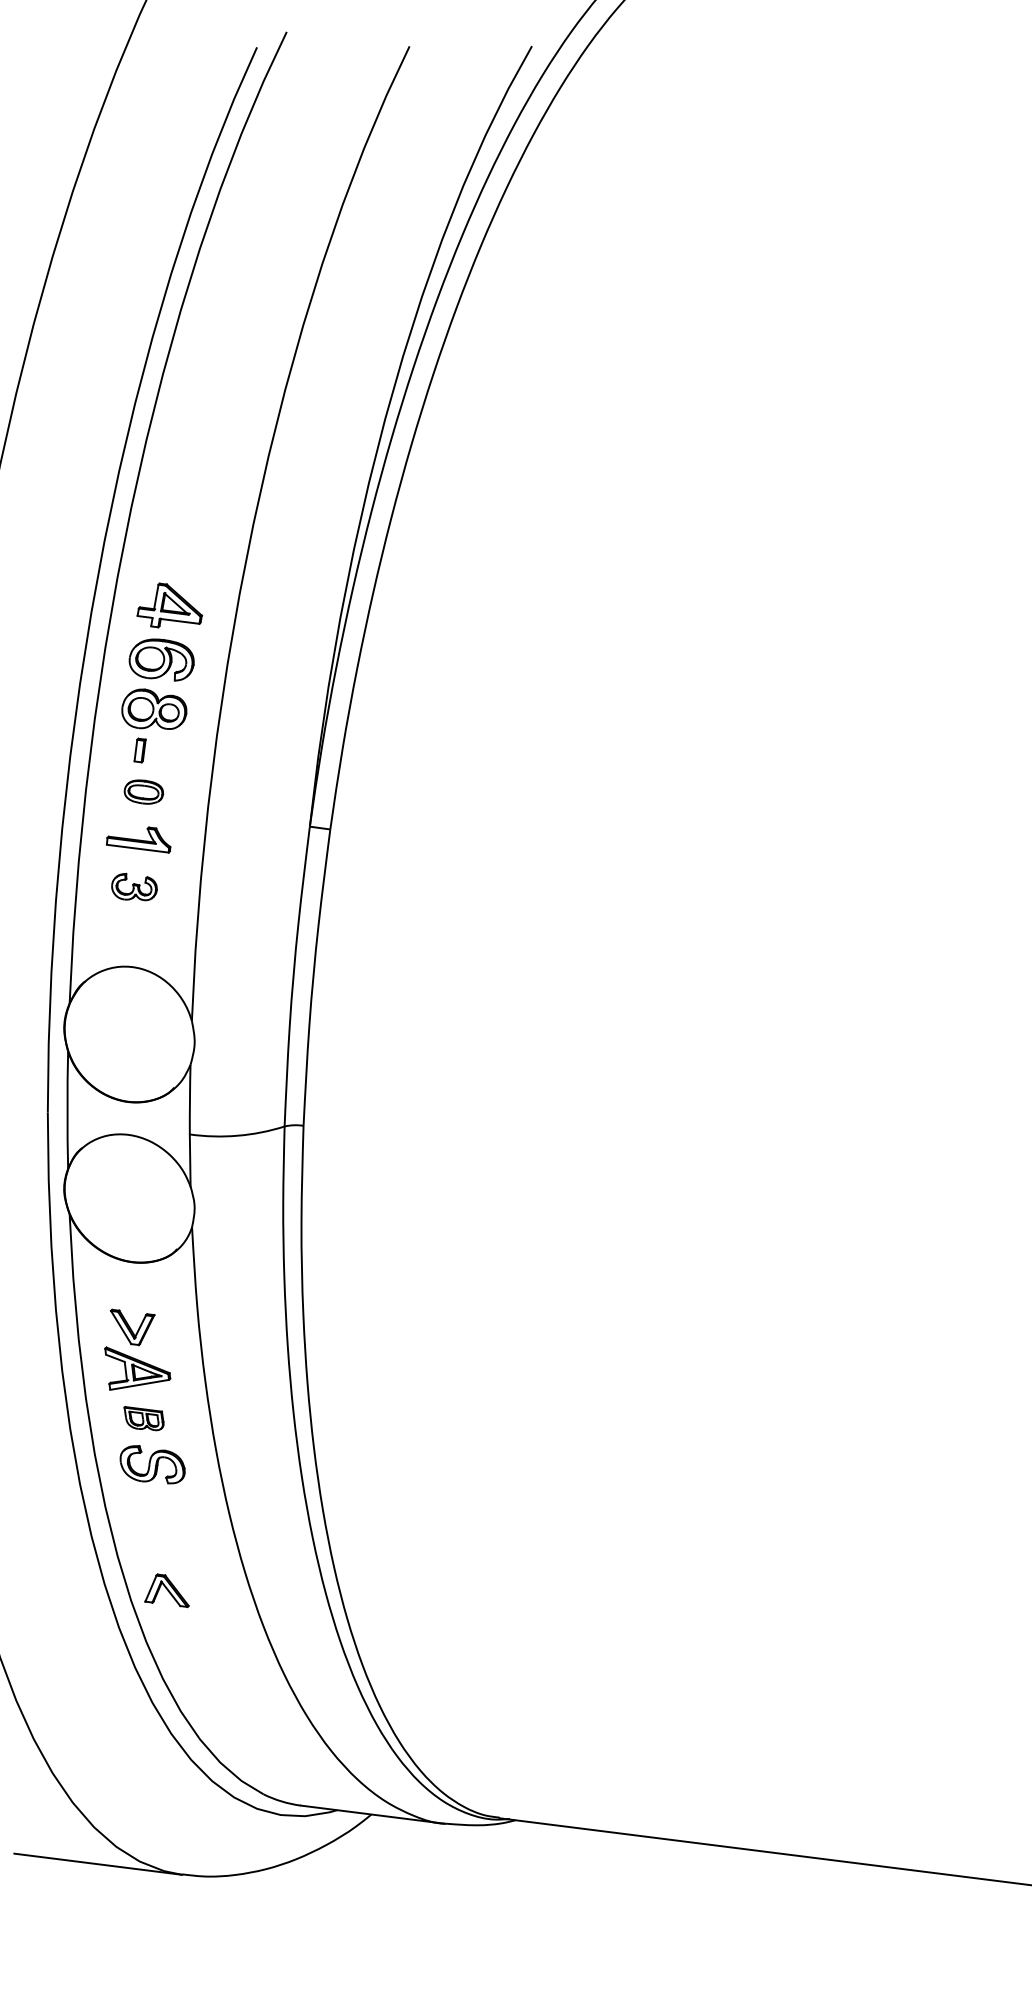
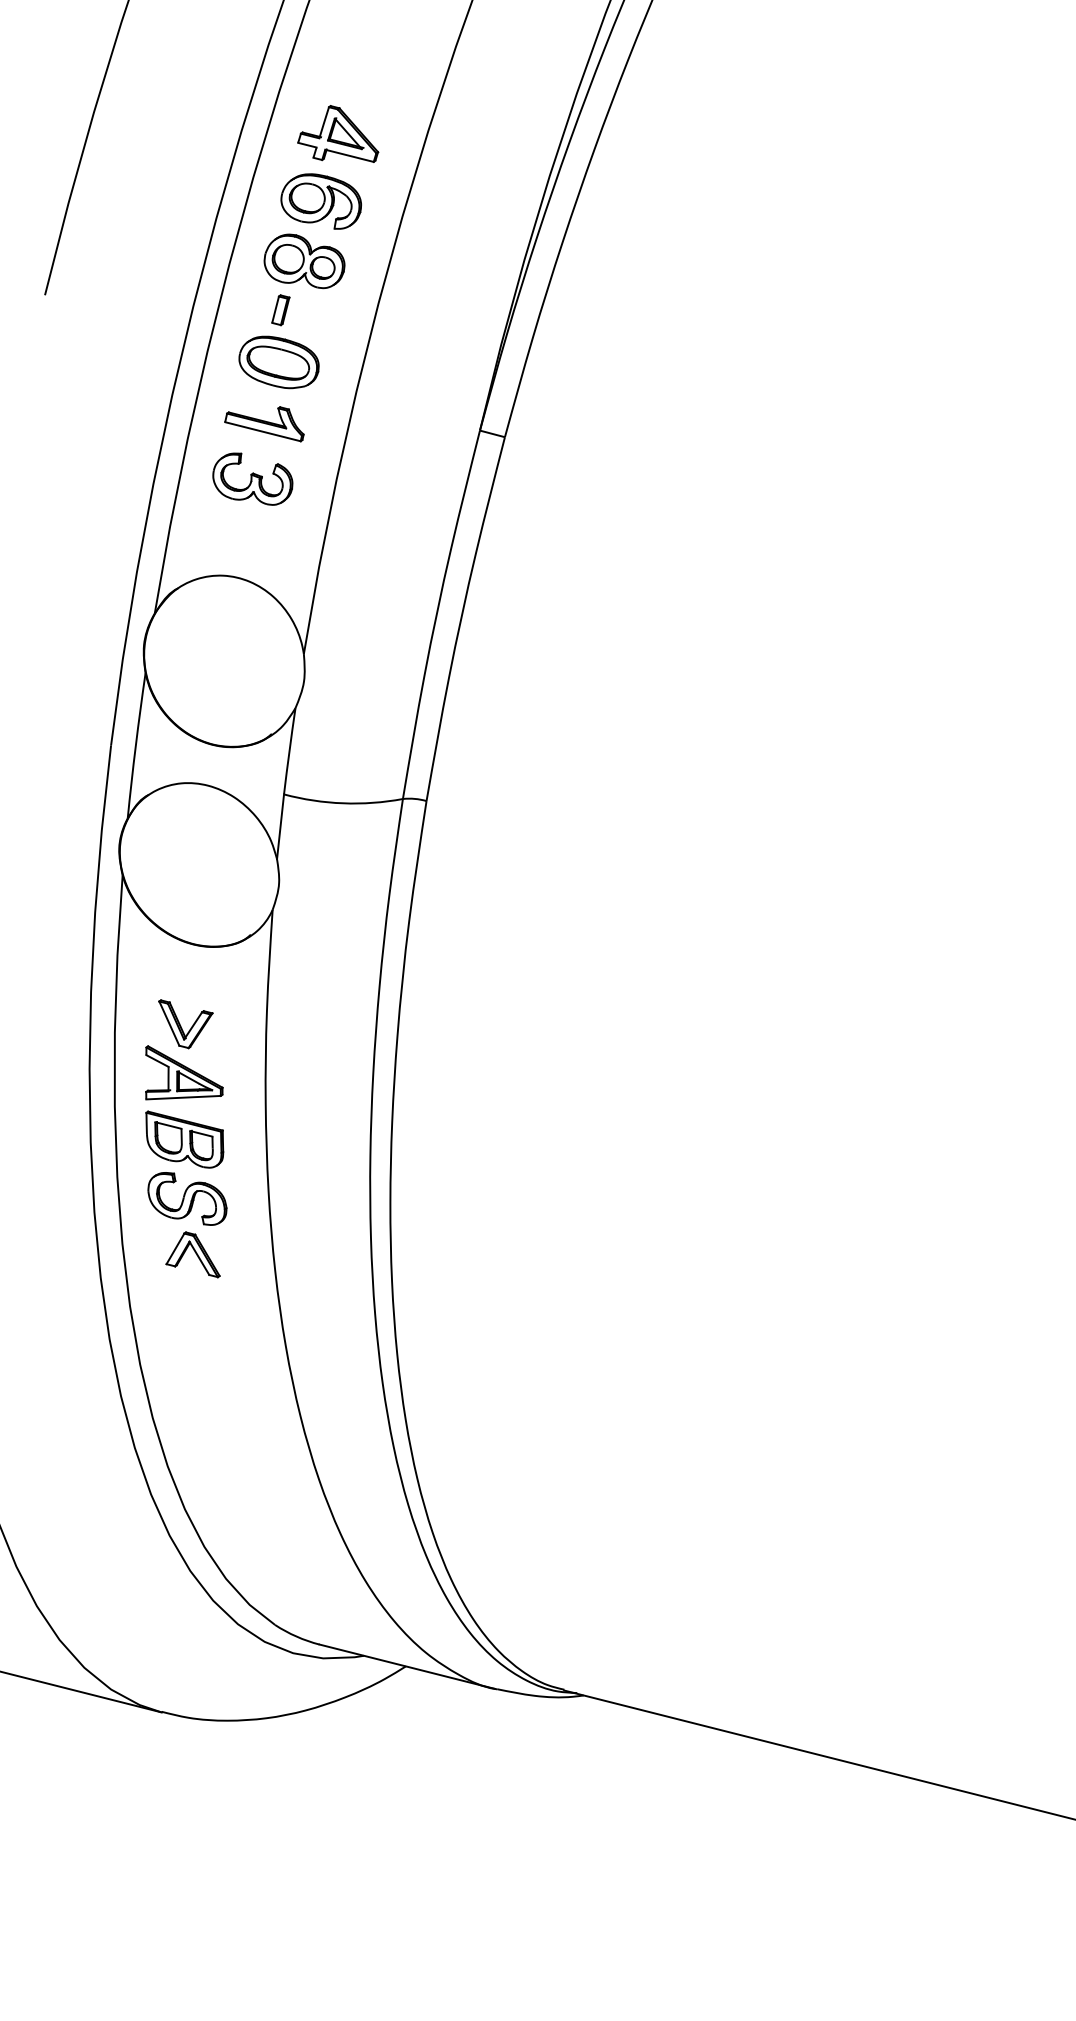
part: (143, 791) -> (278, 361), size x1.67
part: (134, 886) -> (253, 478), size x1.43
part: (143, 1418) -> (183, 1140), size x1.67
part: (166, 1590) -> (194, 1253), moved

